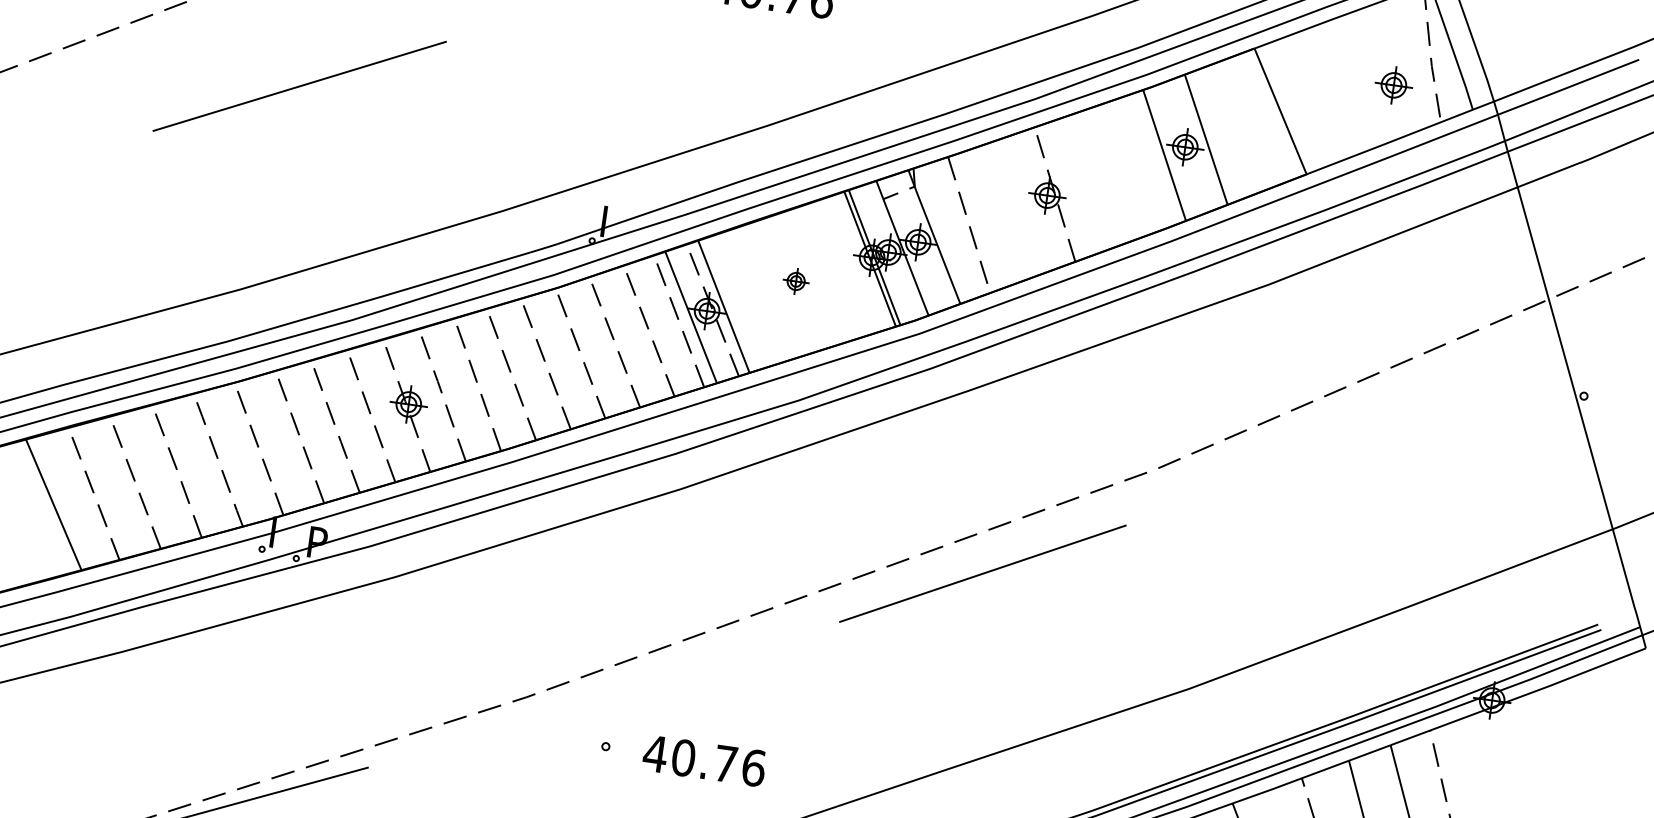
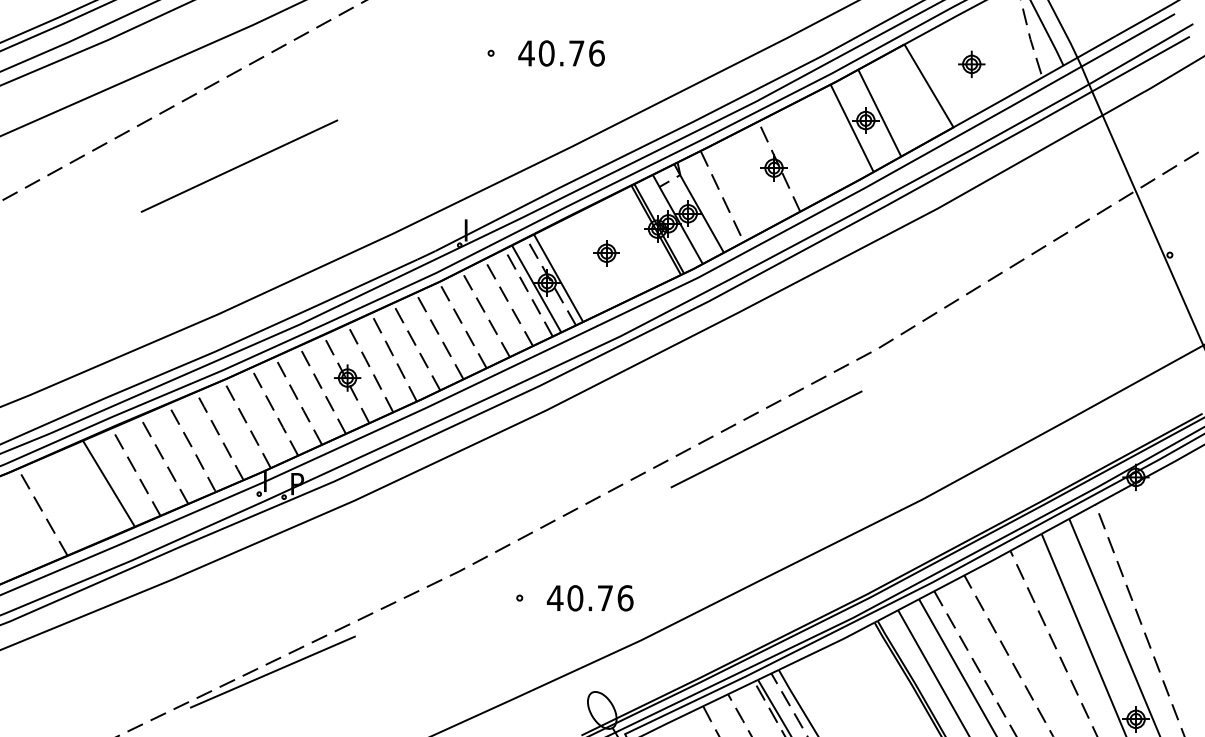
part: (1393, 84) -> (971, 63), moved
part: (795, 281) -> (606, 253), size x1.43

